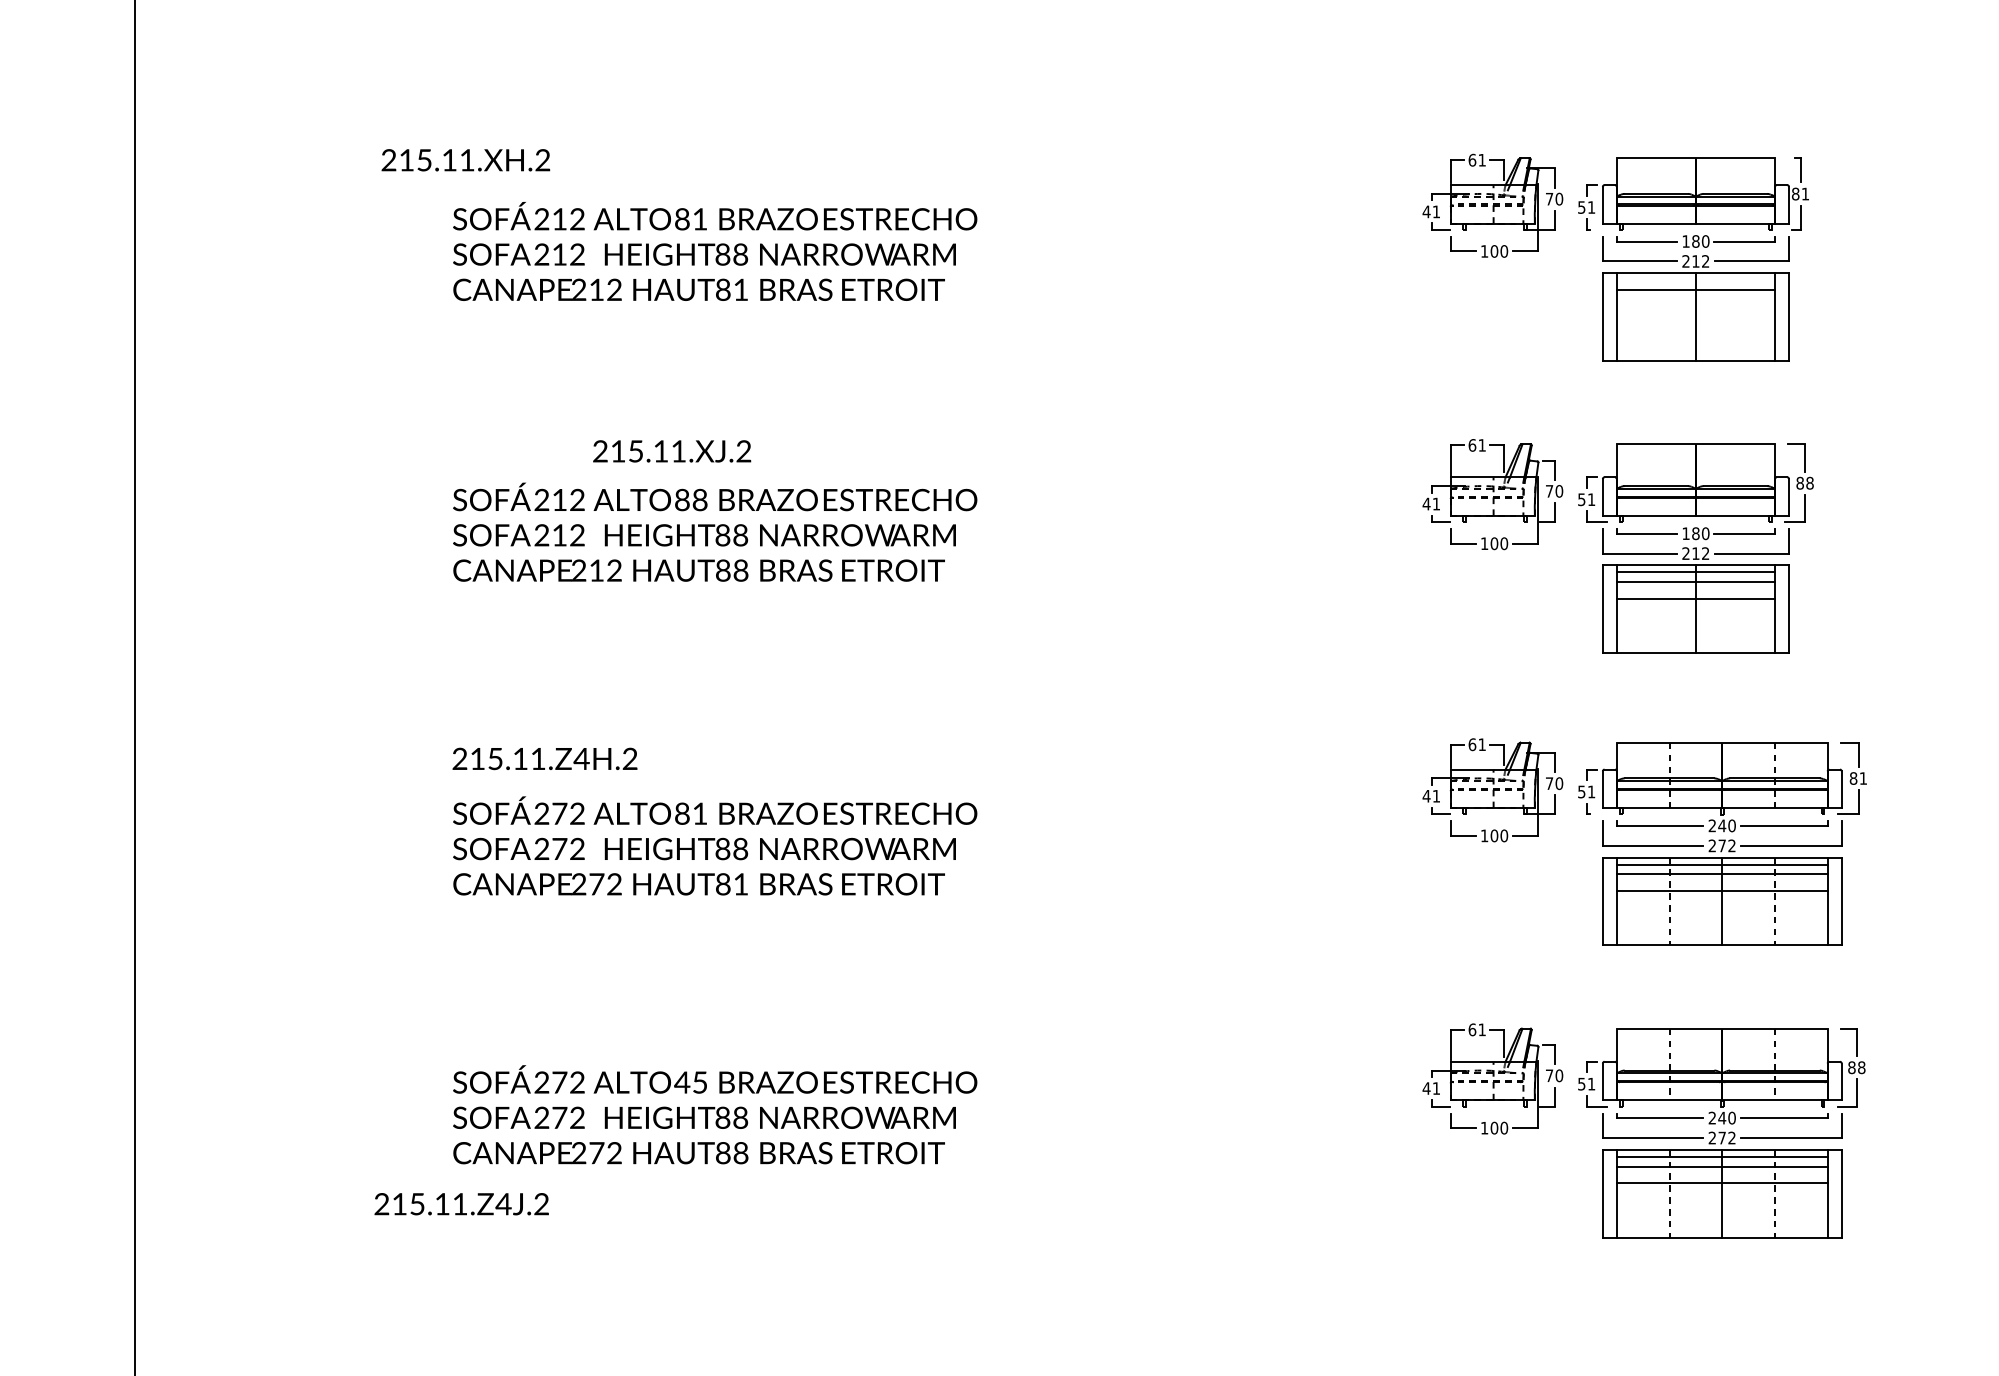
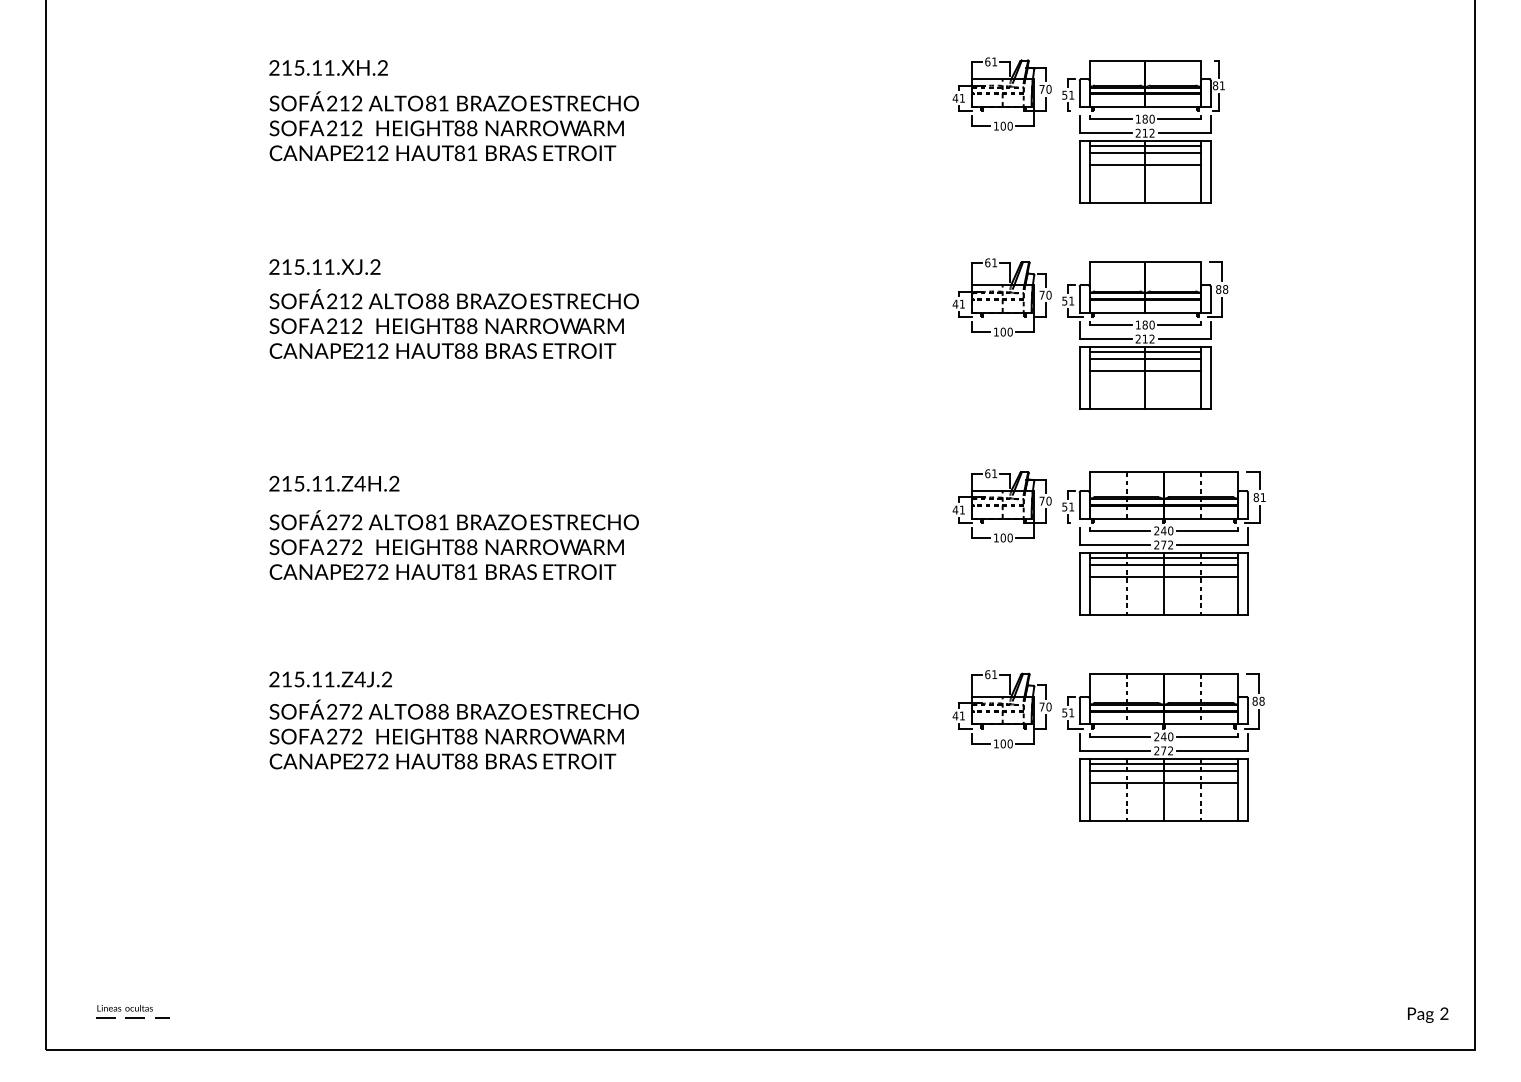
text: (465, 159) -> (328, 67), moved
line: (1694, 280) -> (1144, 146), added
line: (1694, 307) -> (1144, 165), added
text: (671, 450) -> (324, 266), moved
text: (690, 1082) -> (436, 711), 45 -> 88
text: (461, 1204) -> (330, 679), moved

